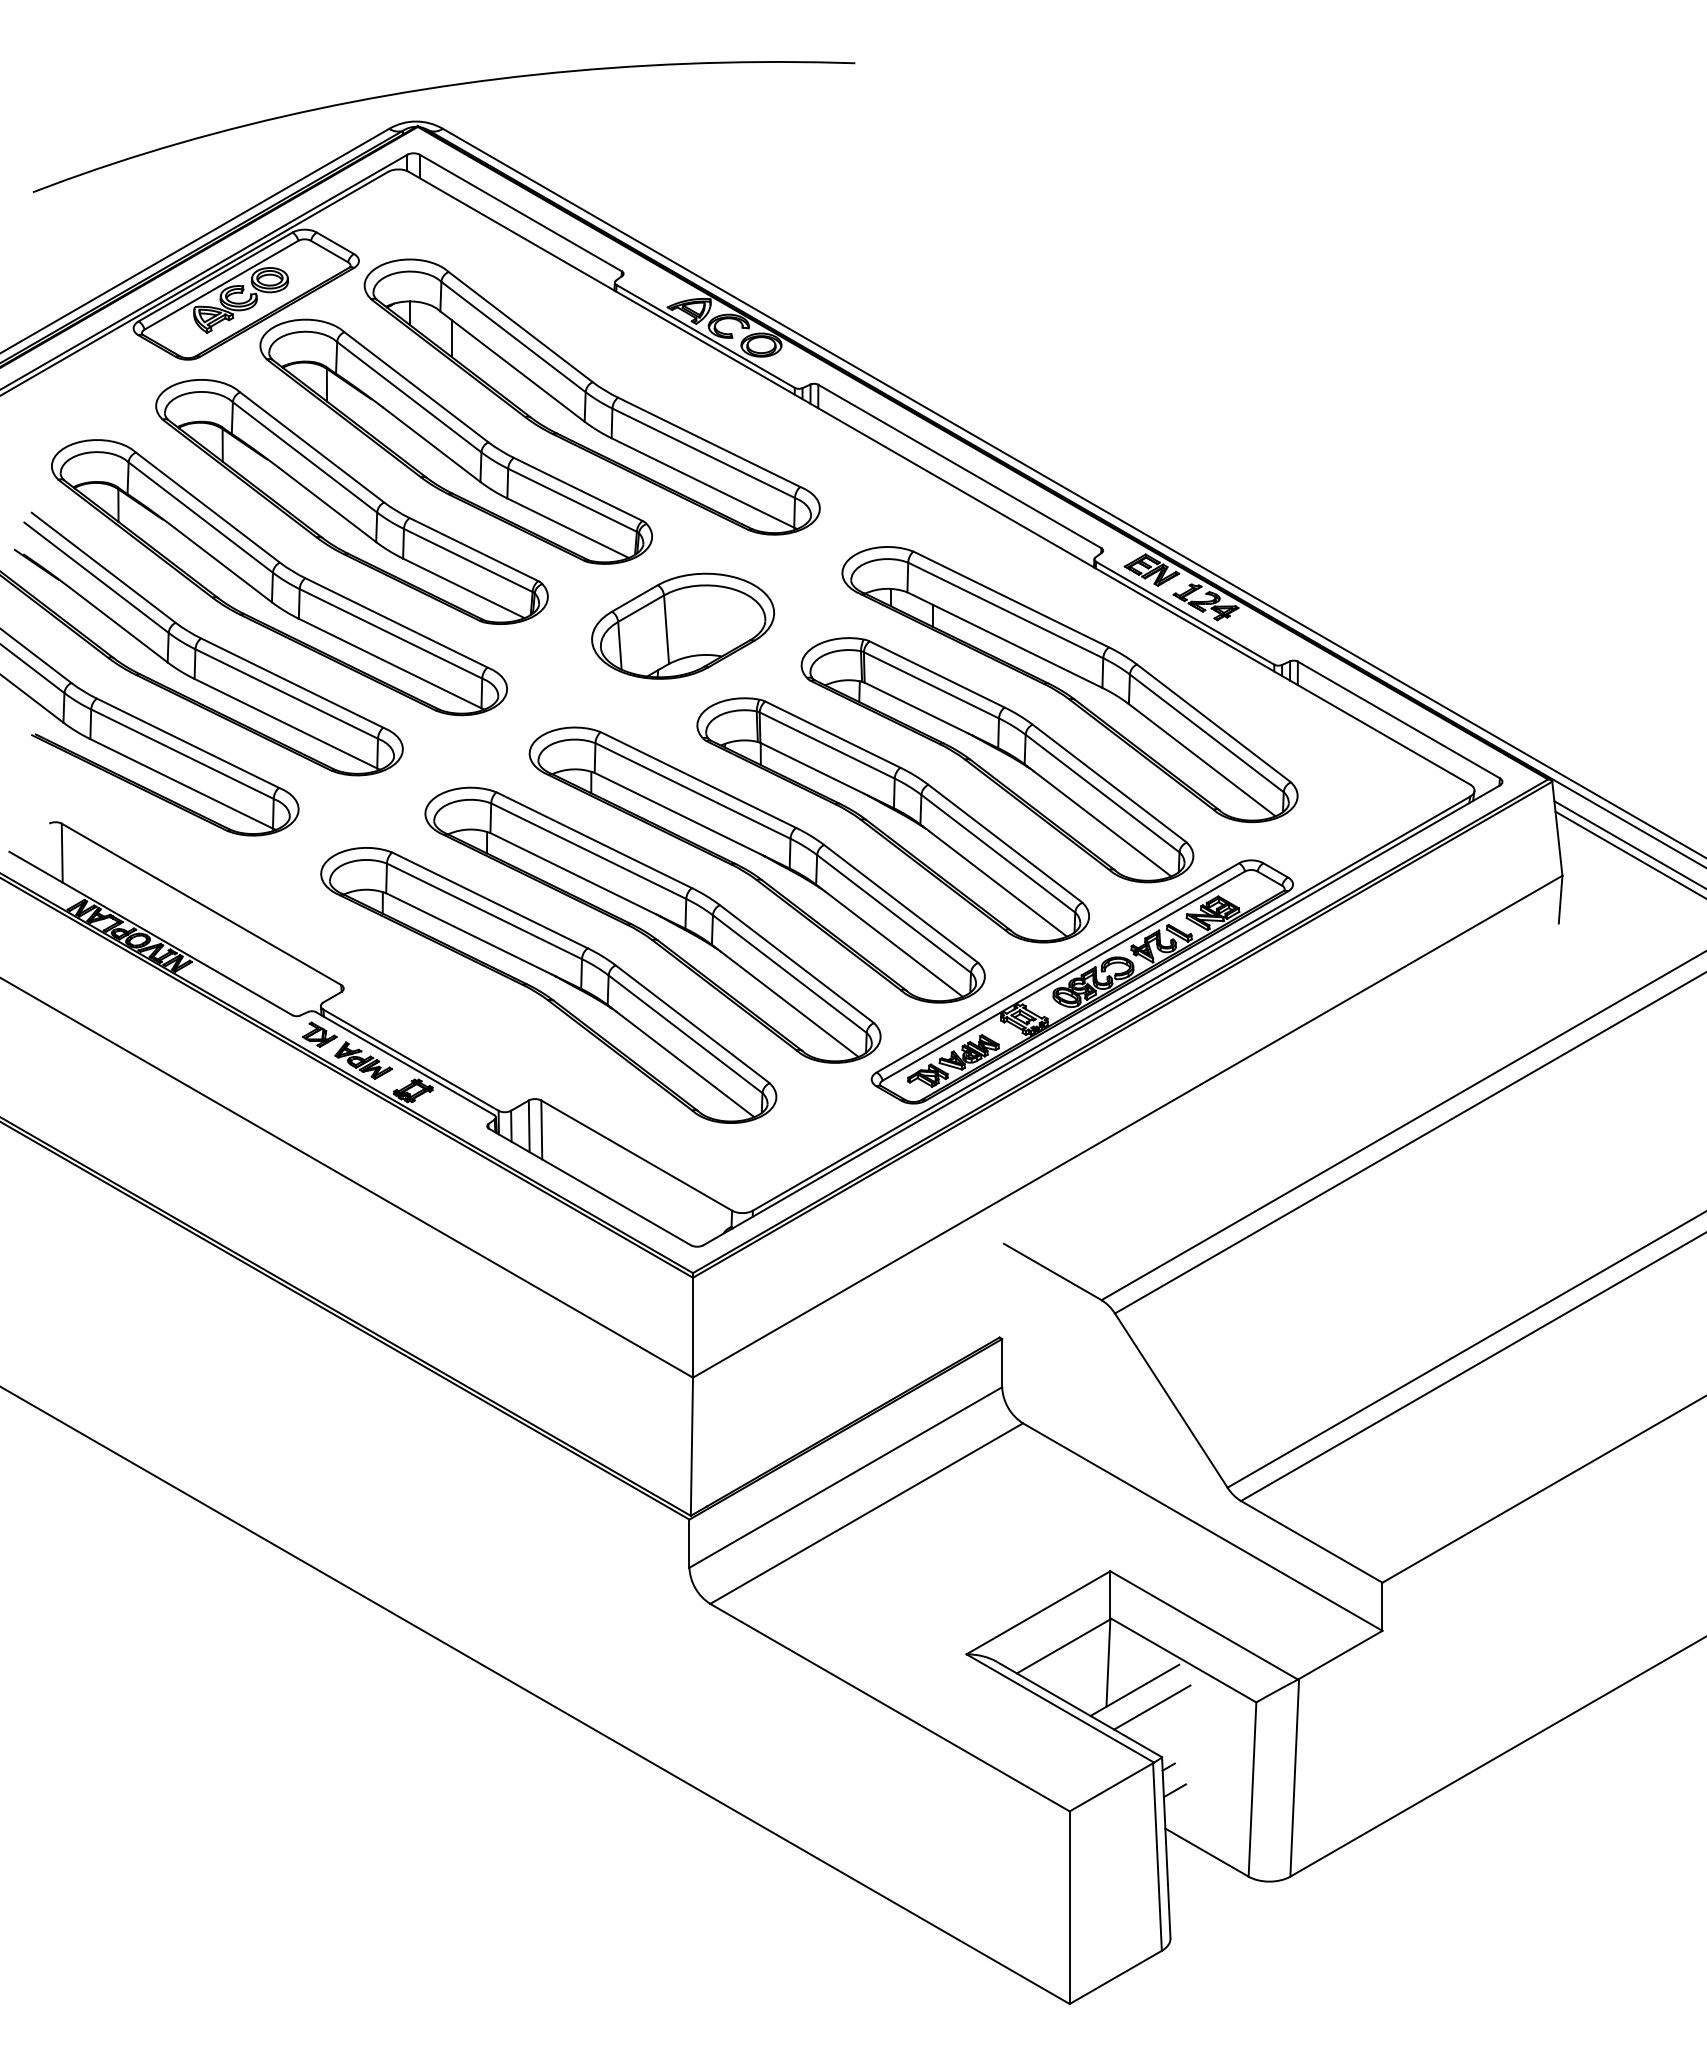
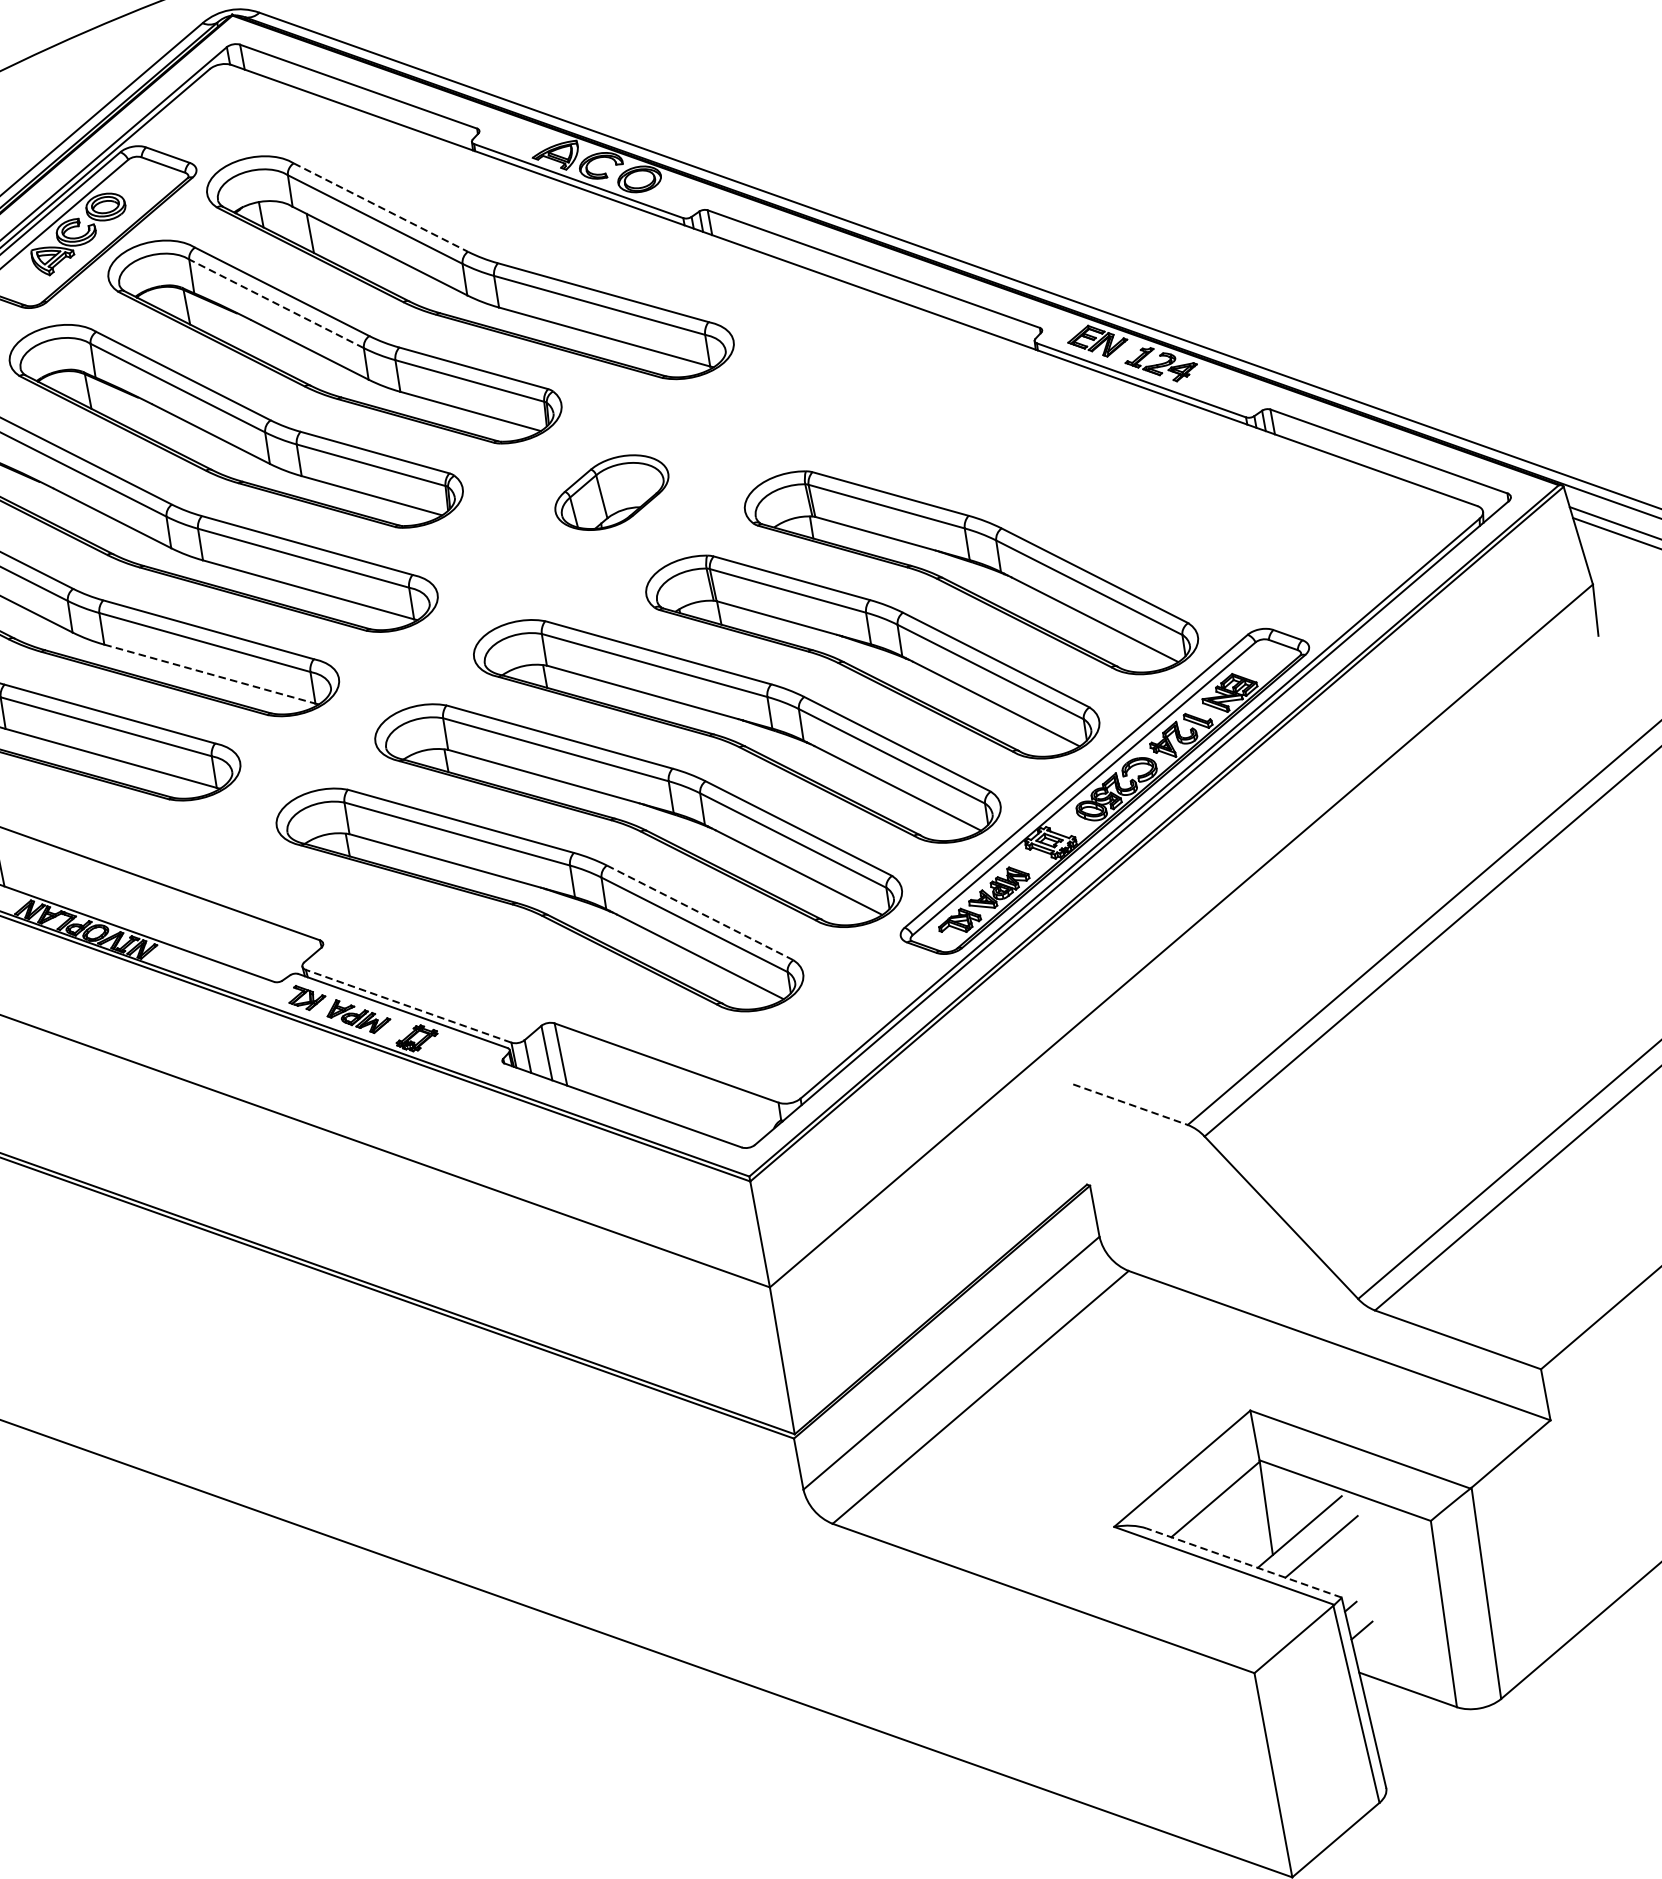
line: (520, 327) -> (380, 208), solid -> dashed
line: (409, 397) -> (276, 304), solid -> dashed
part: (683, 625) -> (612, 491), size x0.6
part: (1069, 684) -> (1032, 478), removed
line: (285, 723) -> (209, 674), solid -> dashed
line: (693, 1024) -> (701, 912), solid -> dashed
line: (410, 1059) -> (407, 1005), solid -> dashed
line: (1053, 1272) -> (1131, 1105), solid -> dashed
line: (1079, 1709) -> (1244, 1563), solid -> dashed

